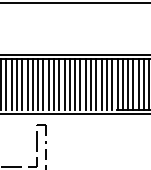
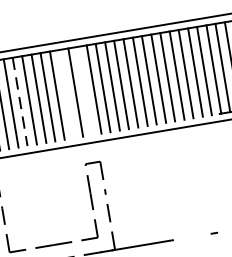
line: (6, 84) -> (20, 102), solid -> dashed
line: (32, 84) -> (65, 94), removed
line: (43, 84) -> (84, 91), removed

